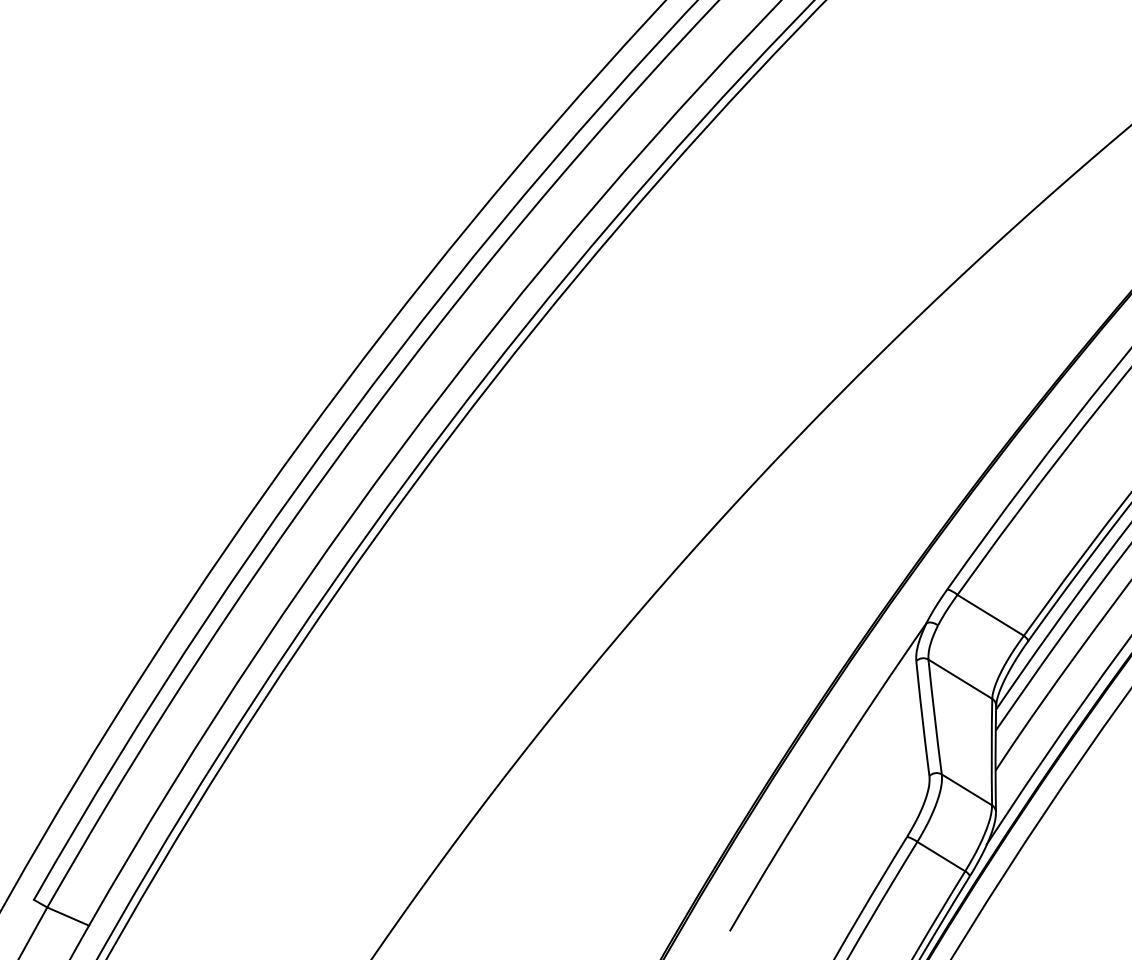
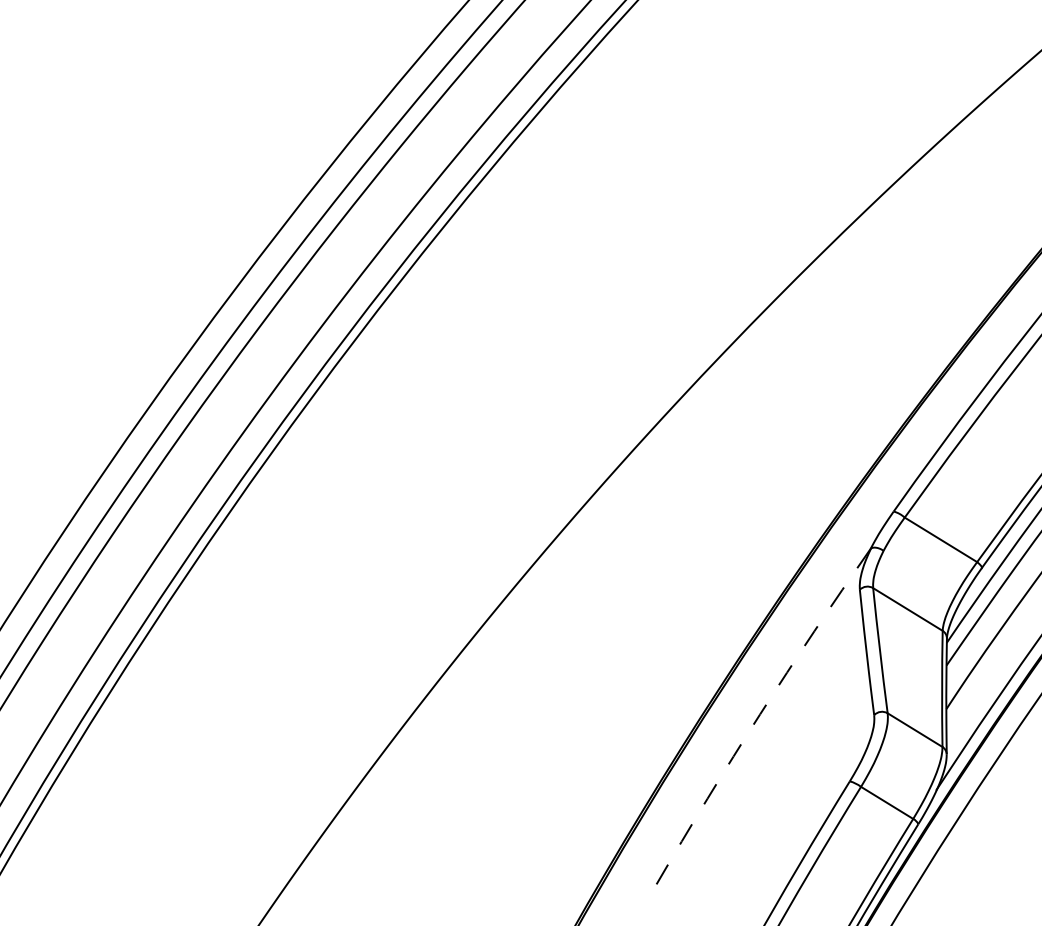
arc: (824, 775) -> (759, 714), solid -> dashed

